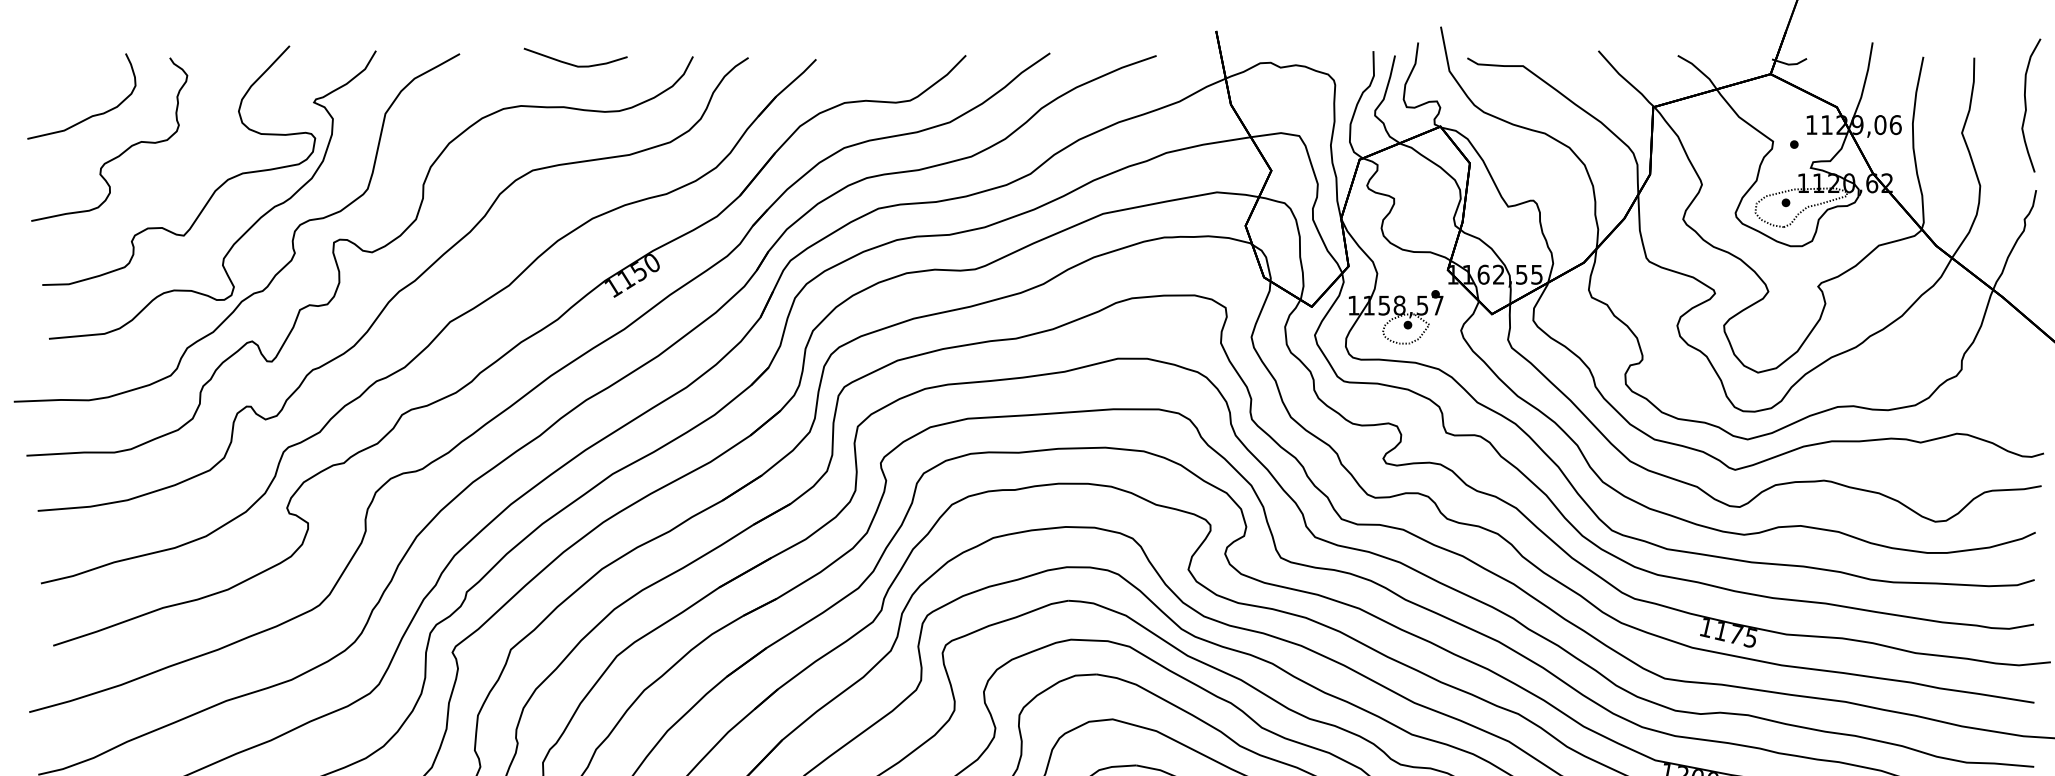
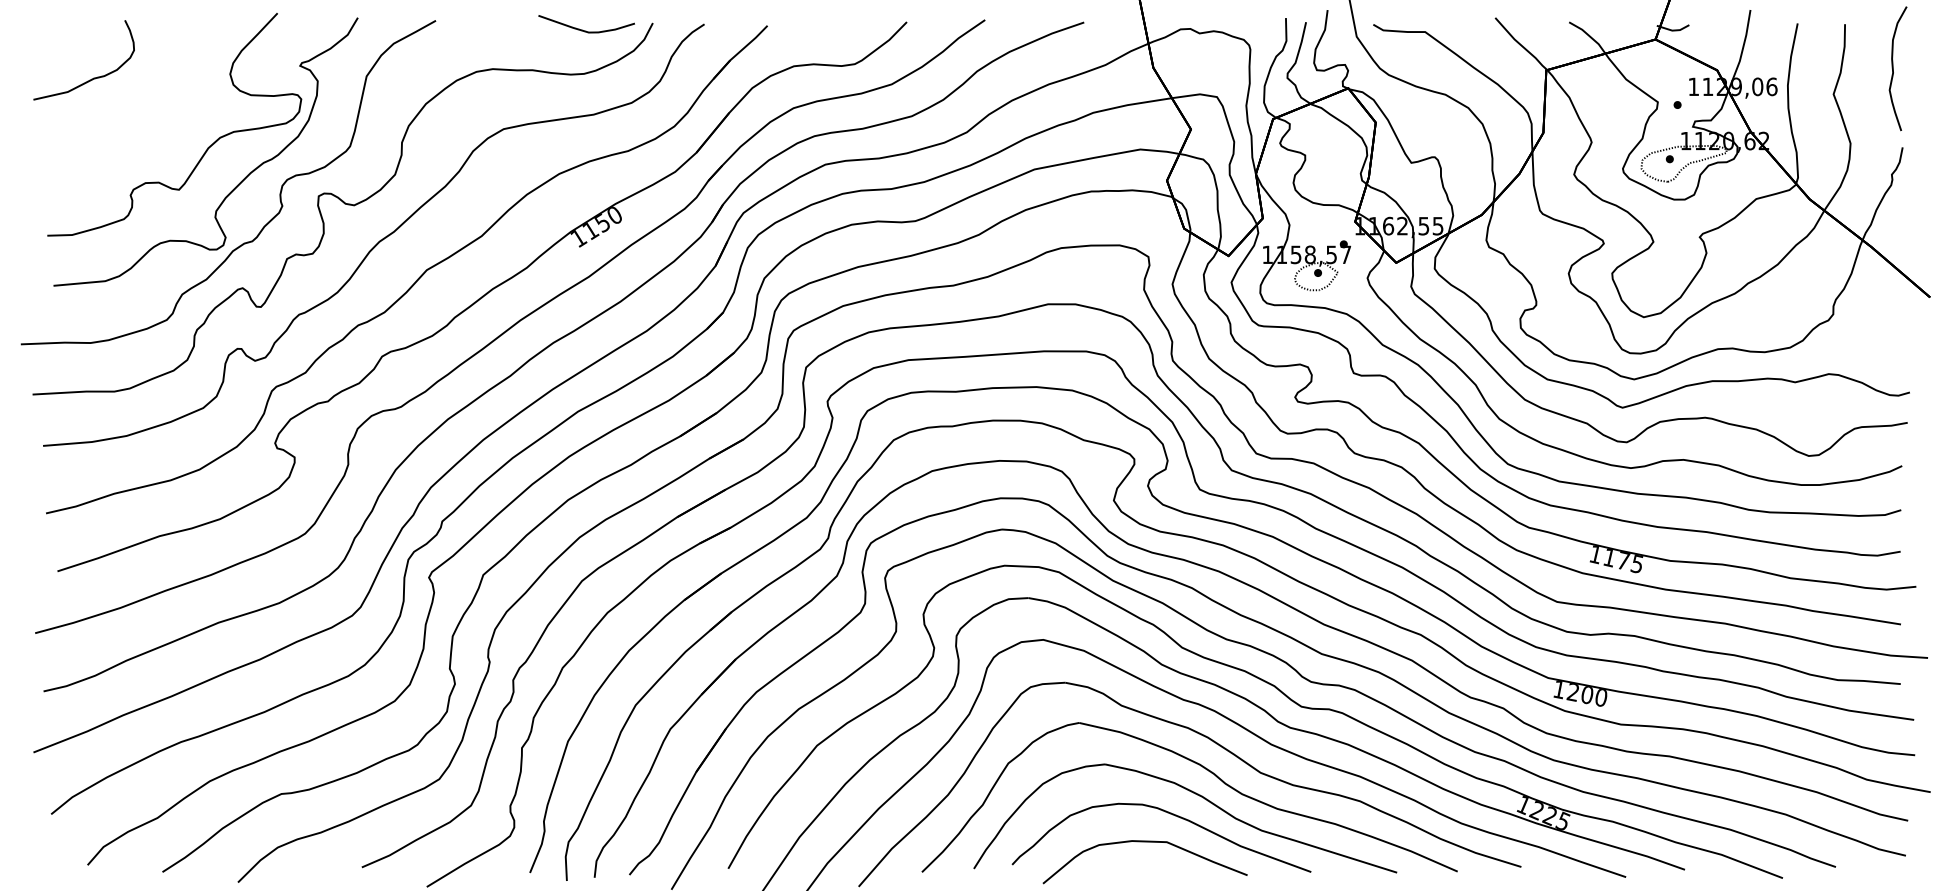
curve: (575, 64) -> (586, 30), moved
curve: (118, 154) -> (118, 114), removed

